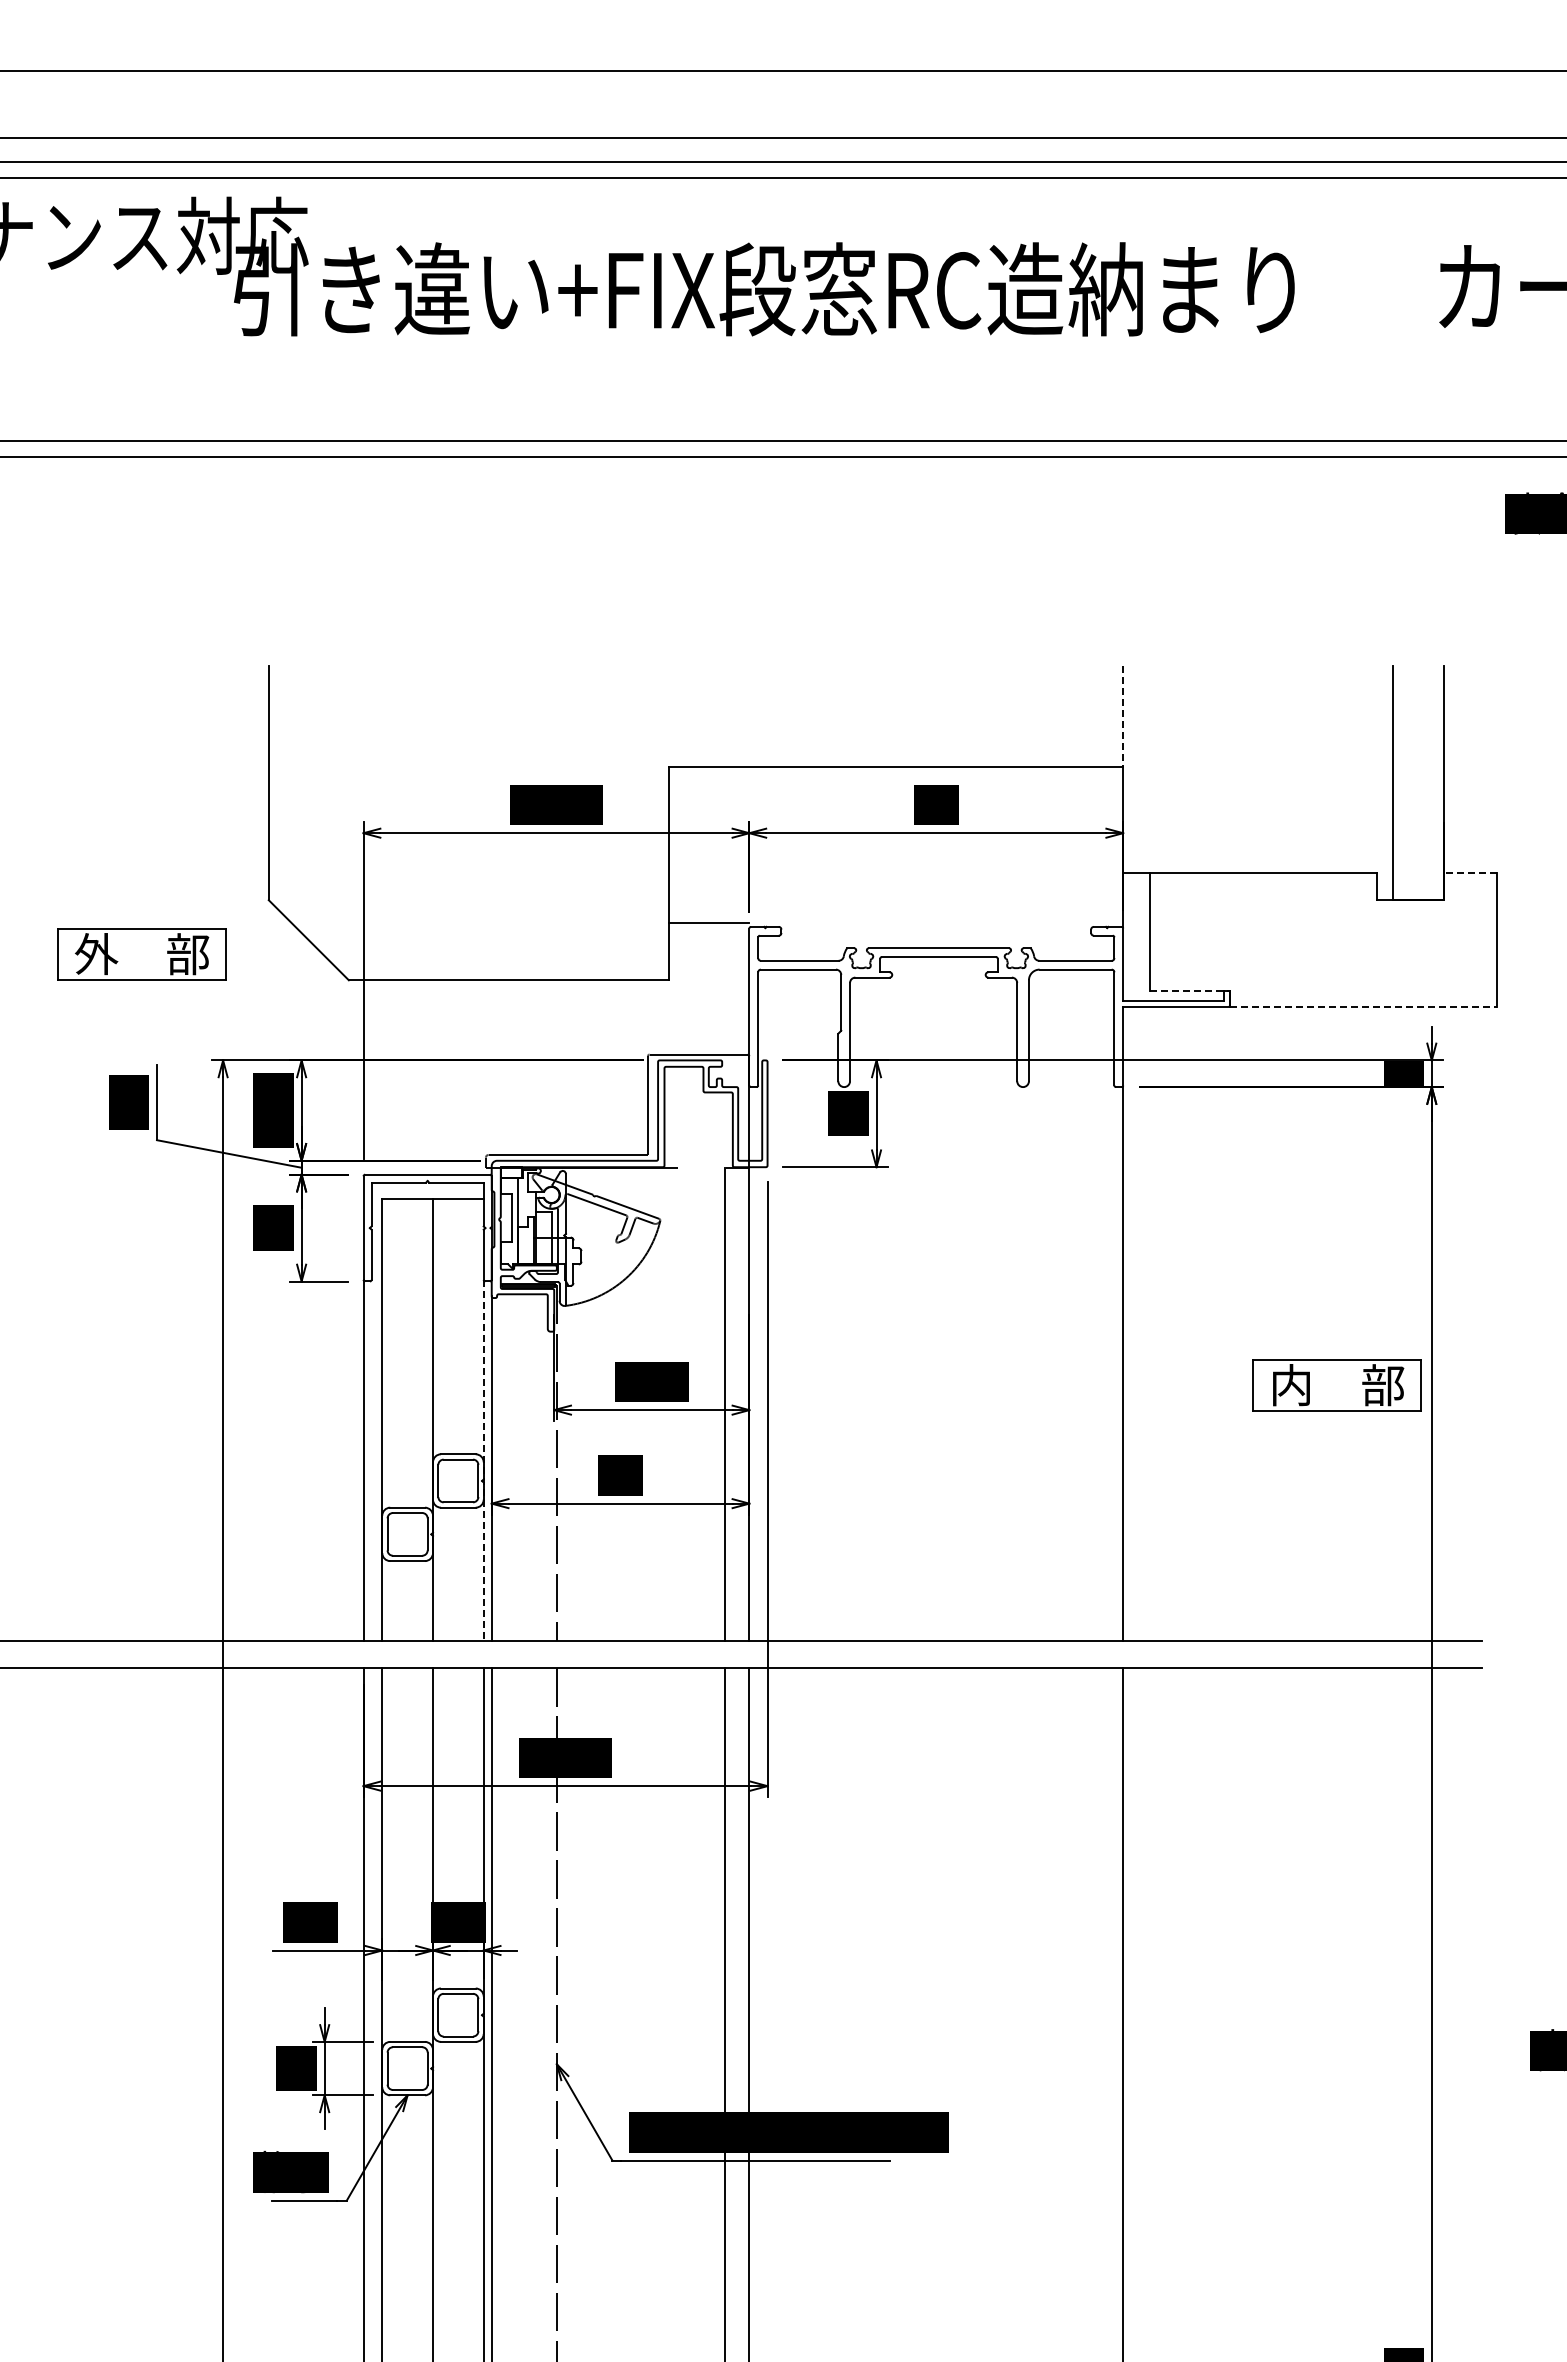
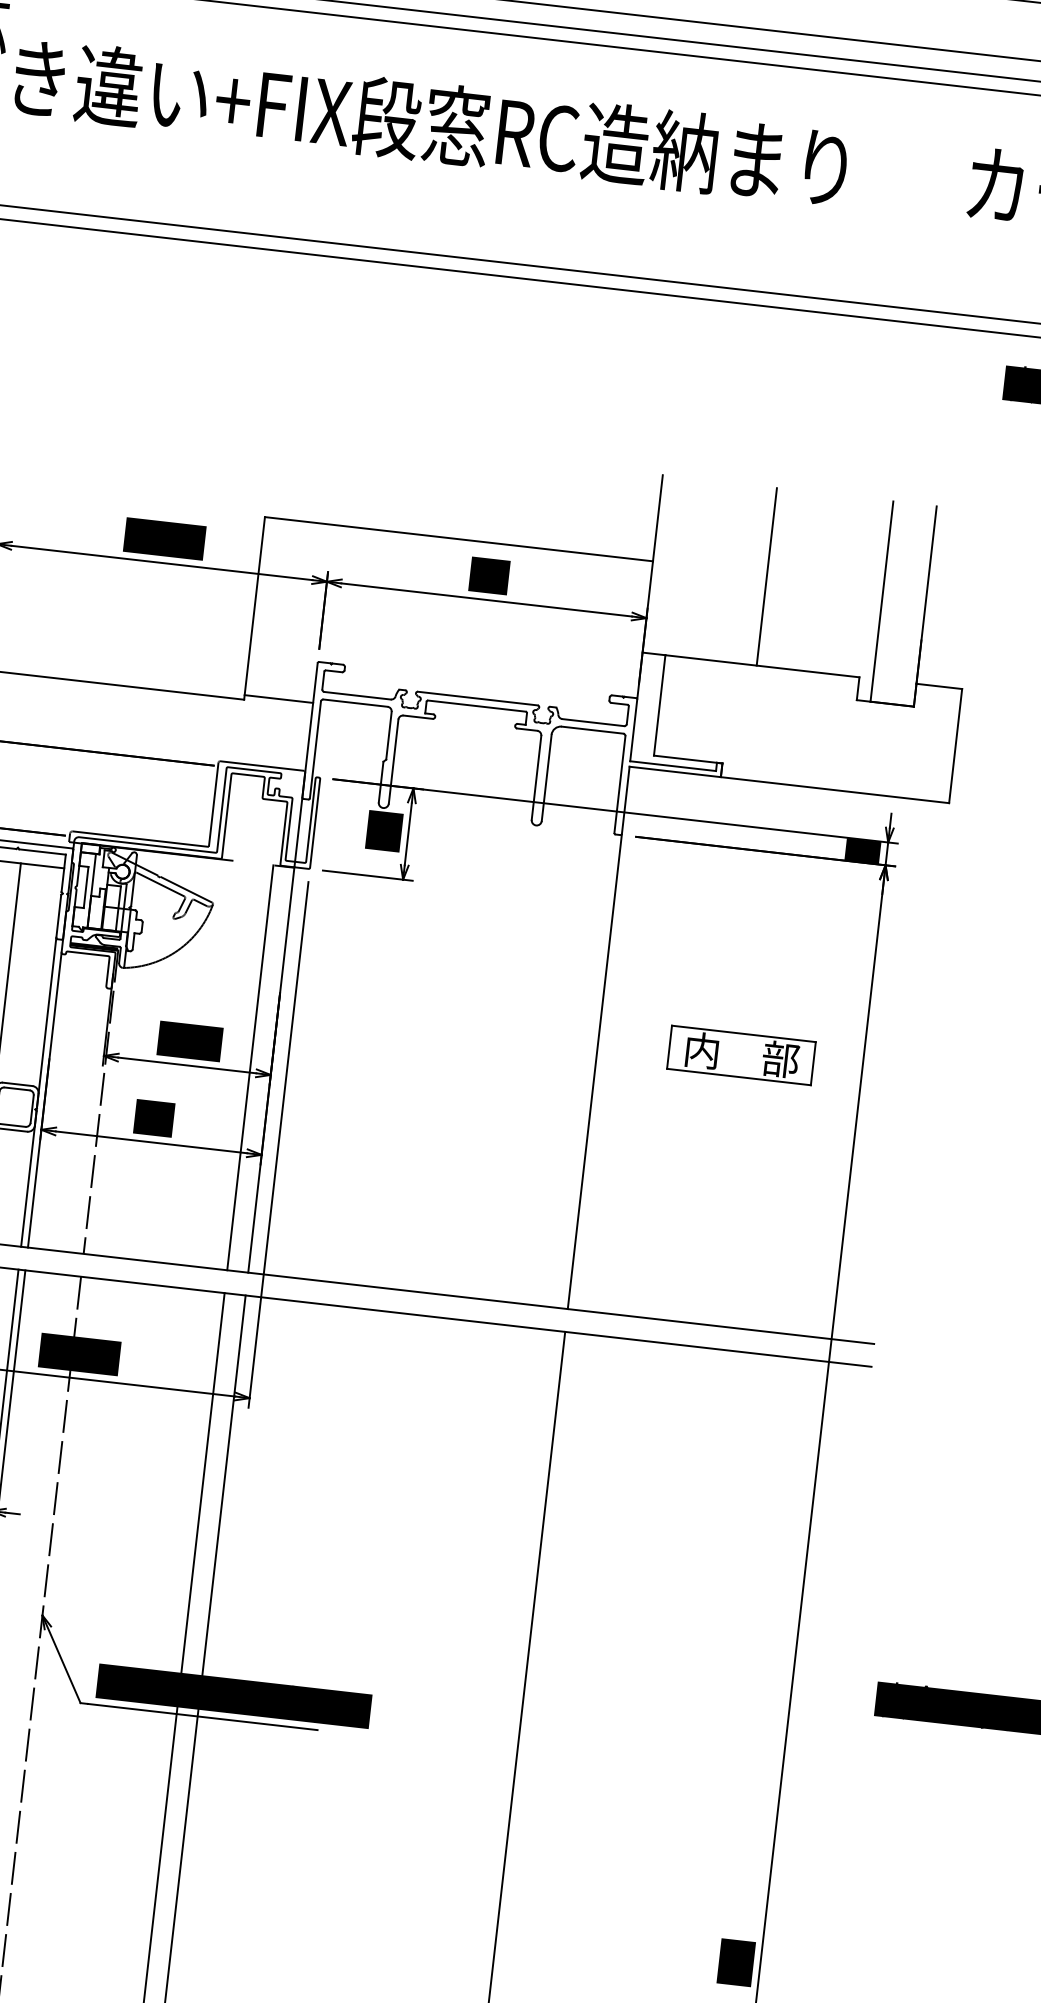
line: (1123, 716) -> (658, 518), dashed -> solid
line: (1256, 769) -> (766, 576), added
line: (1470, 873) -> (939, 686), dashed -> solid
line: (709, 922) -> (279, 698), moved
line: (1190, 990) -> (688, 759), dashed -> solid
line: (1363, 1007) -> (834, 790), dashed -> solid
part: (1336, 1385) -> (740, 1055), moved
line: (483, 1460) -> (38, 1092), dashed -> solid

